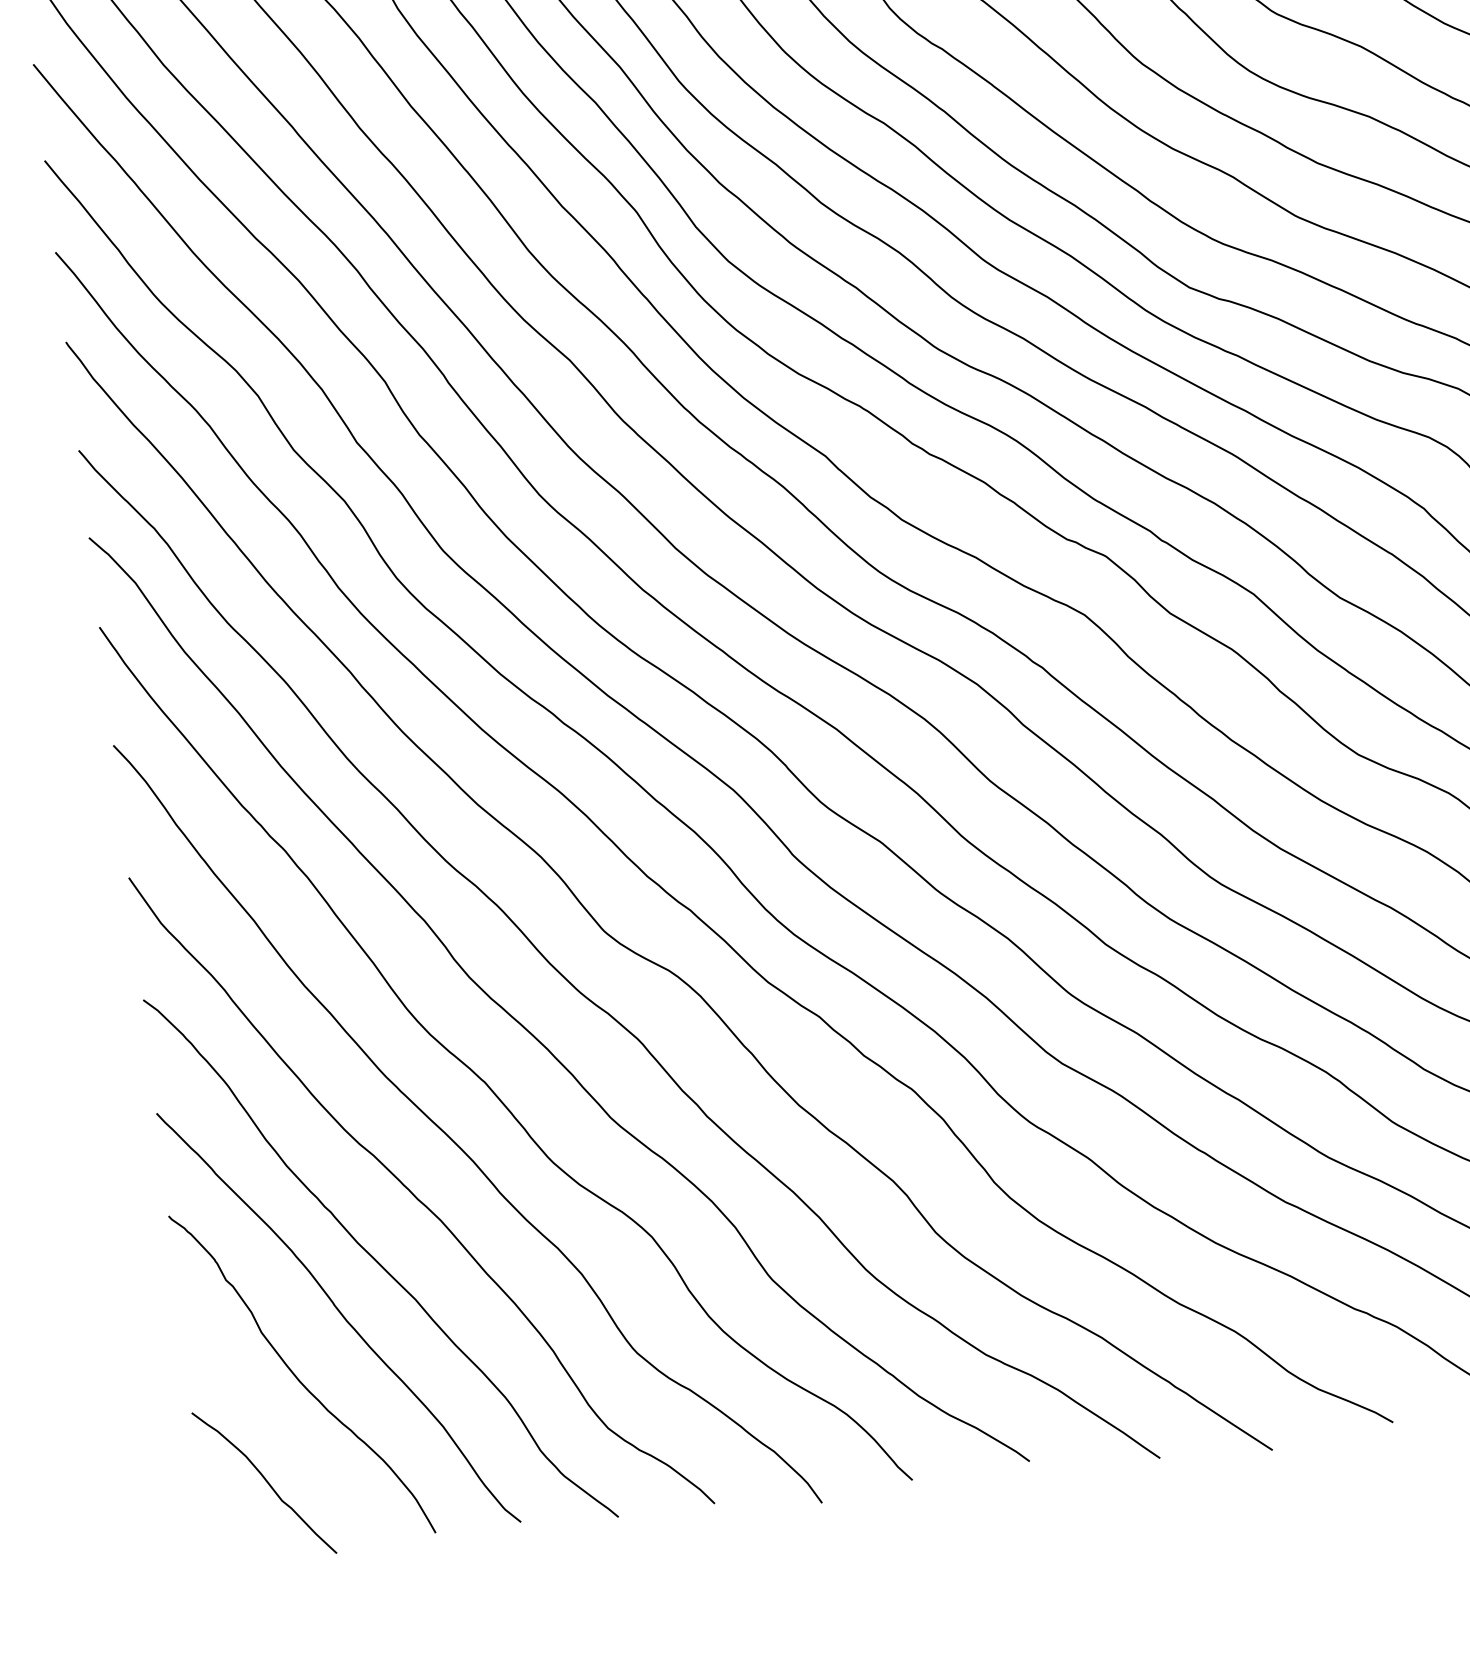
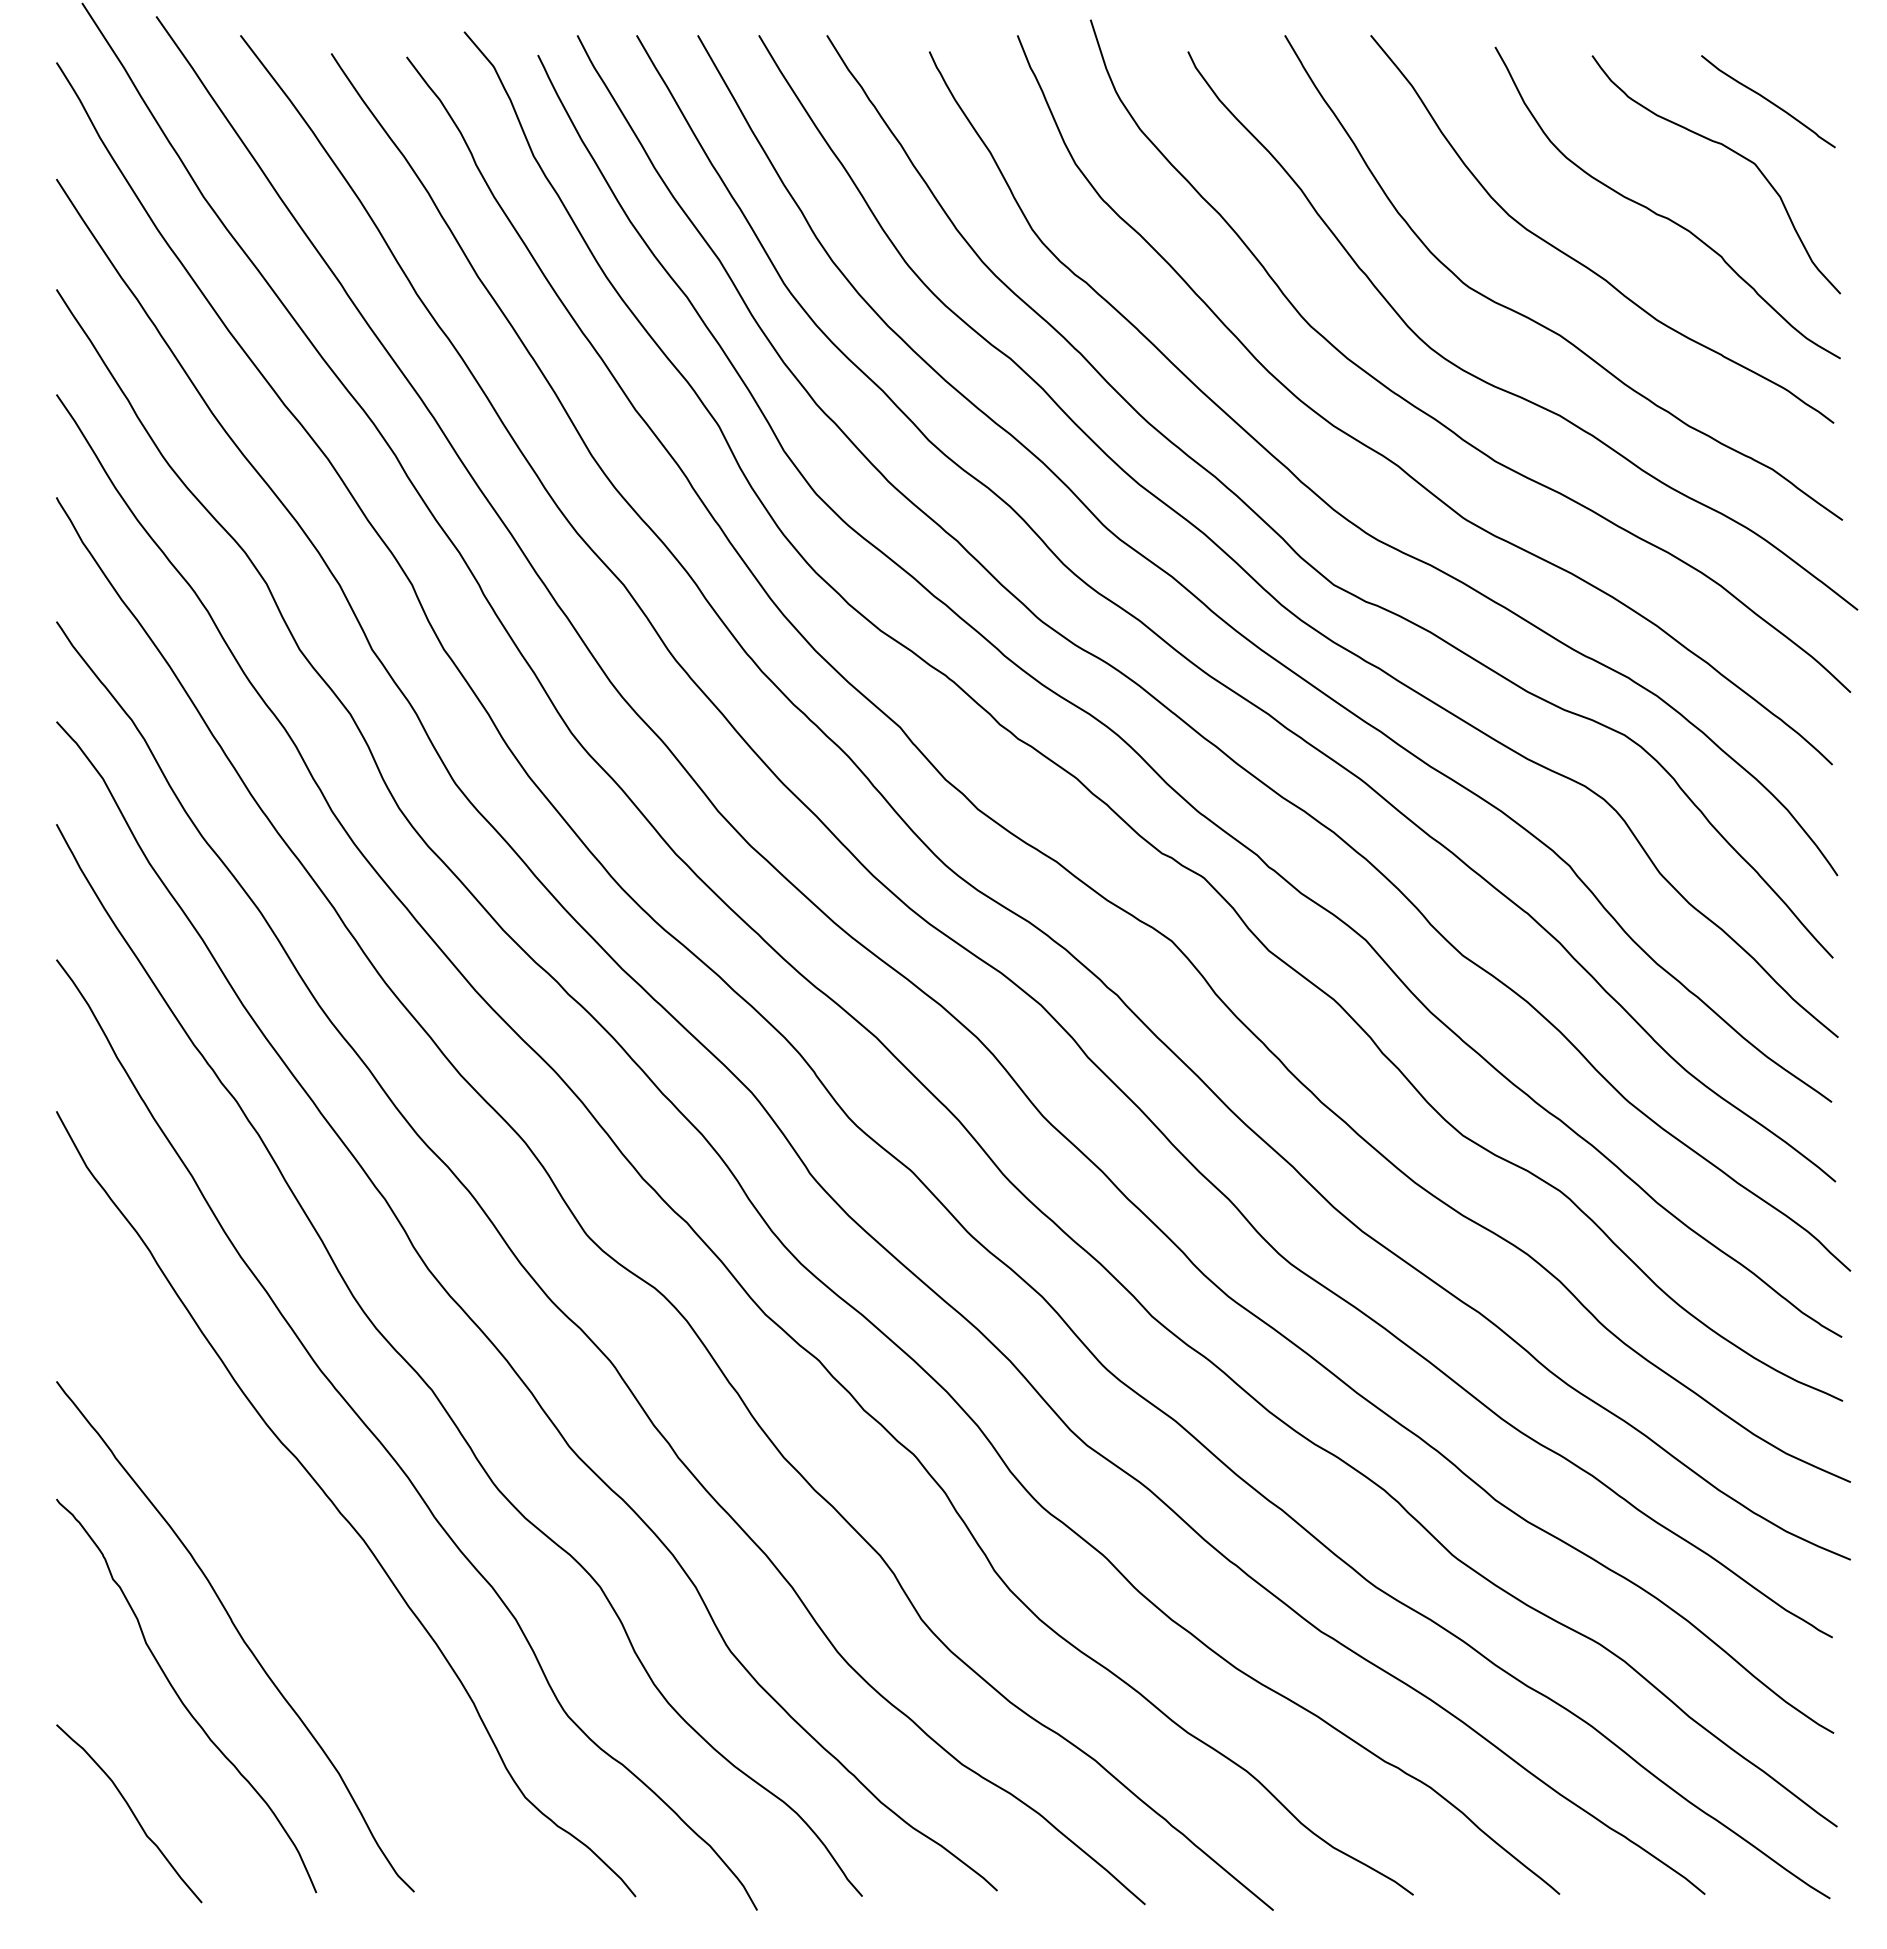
curve: (378, 1261) -> (287, 1578), removed

